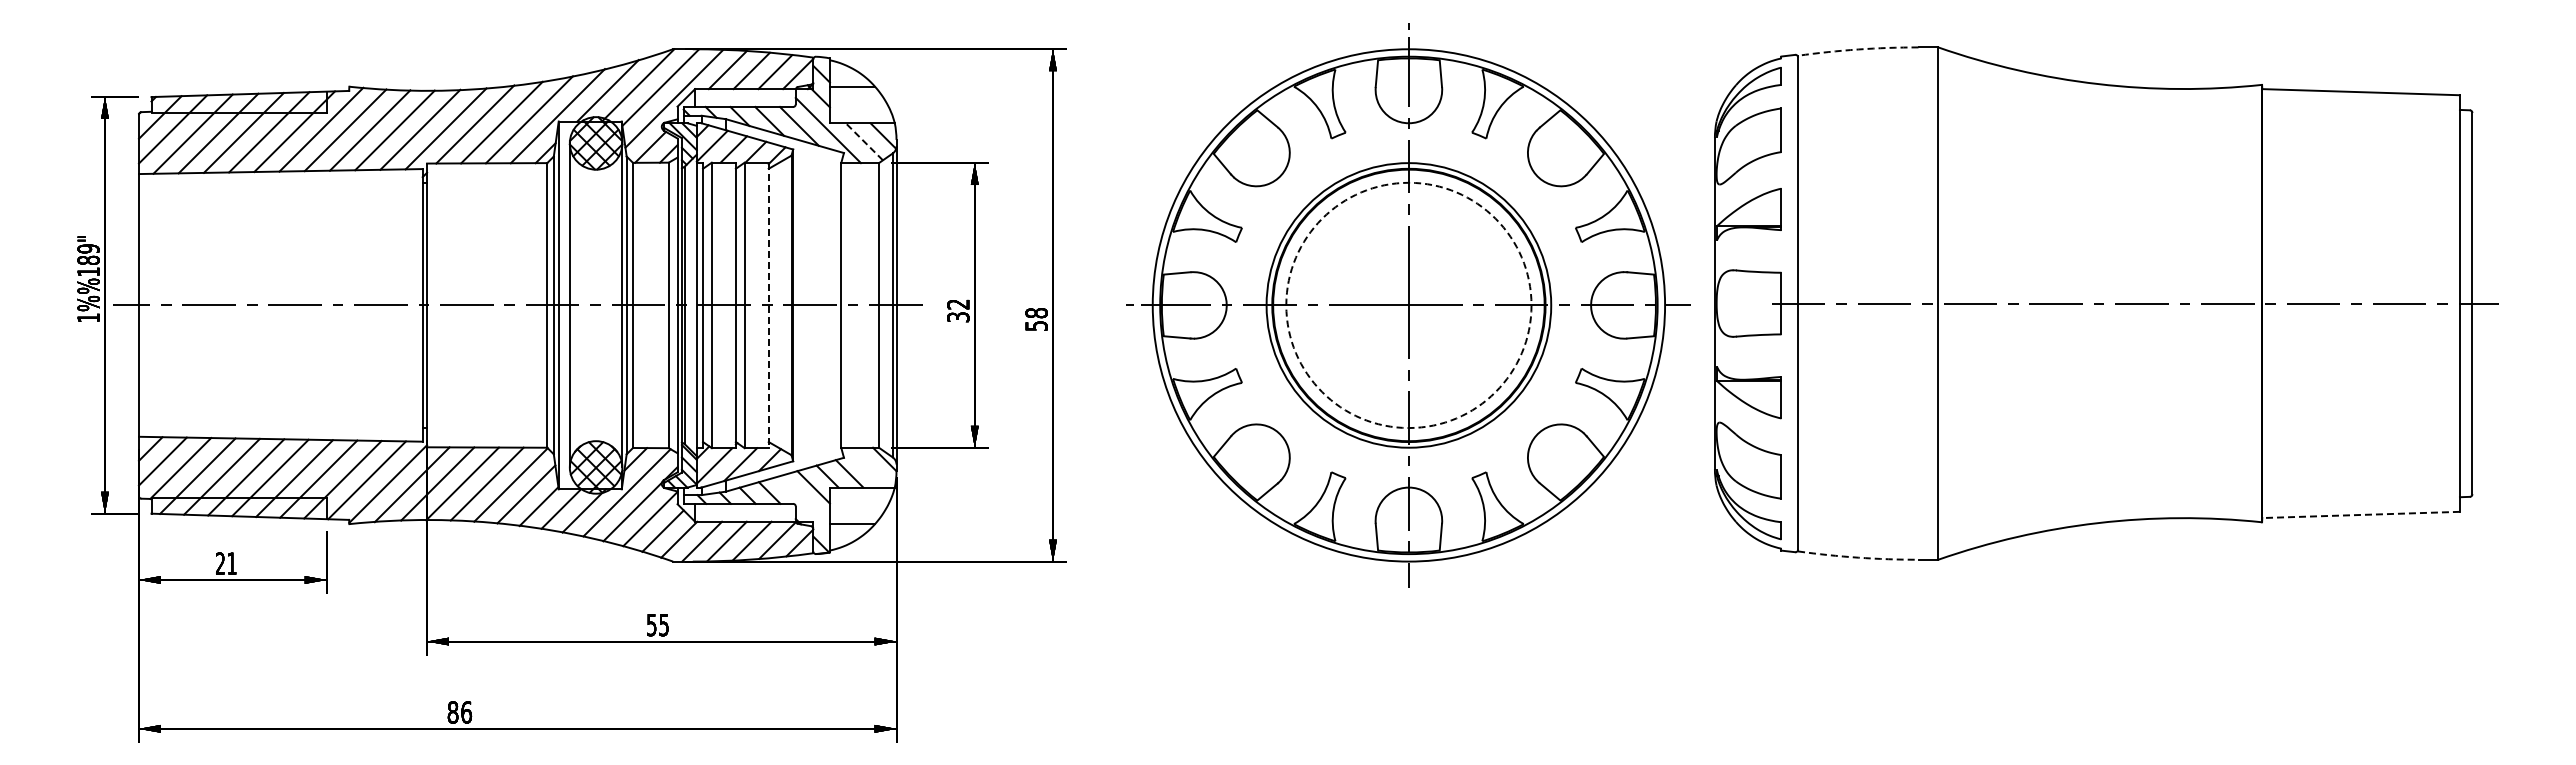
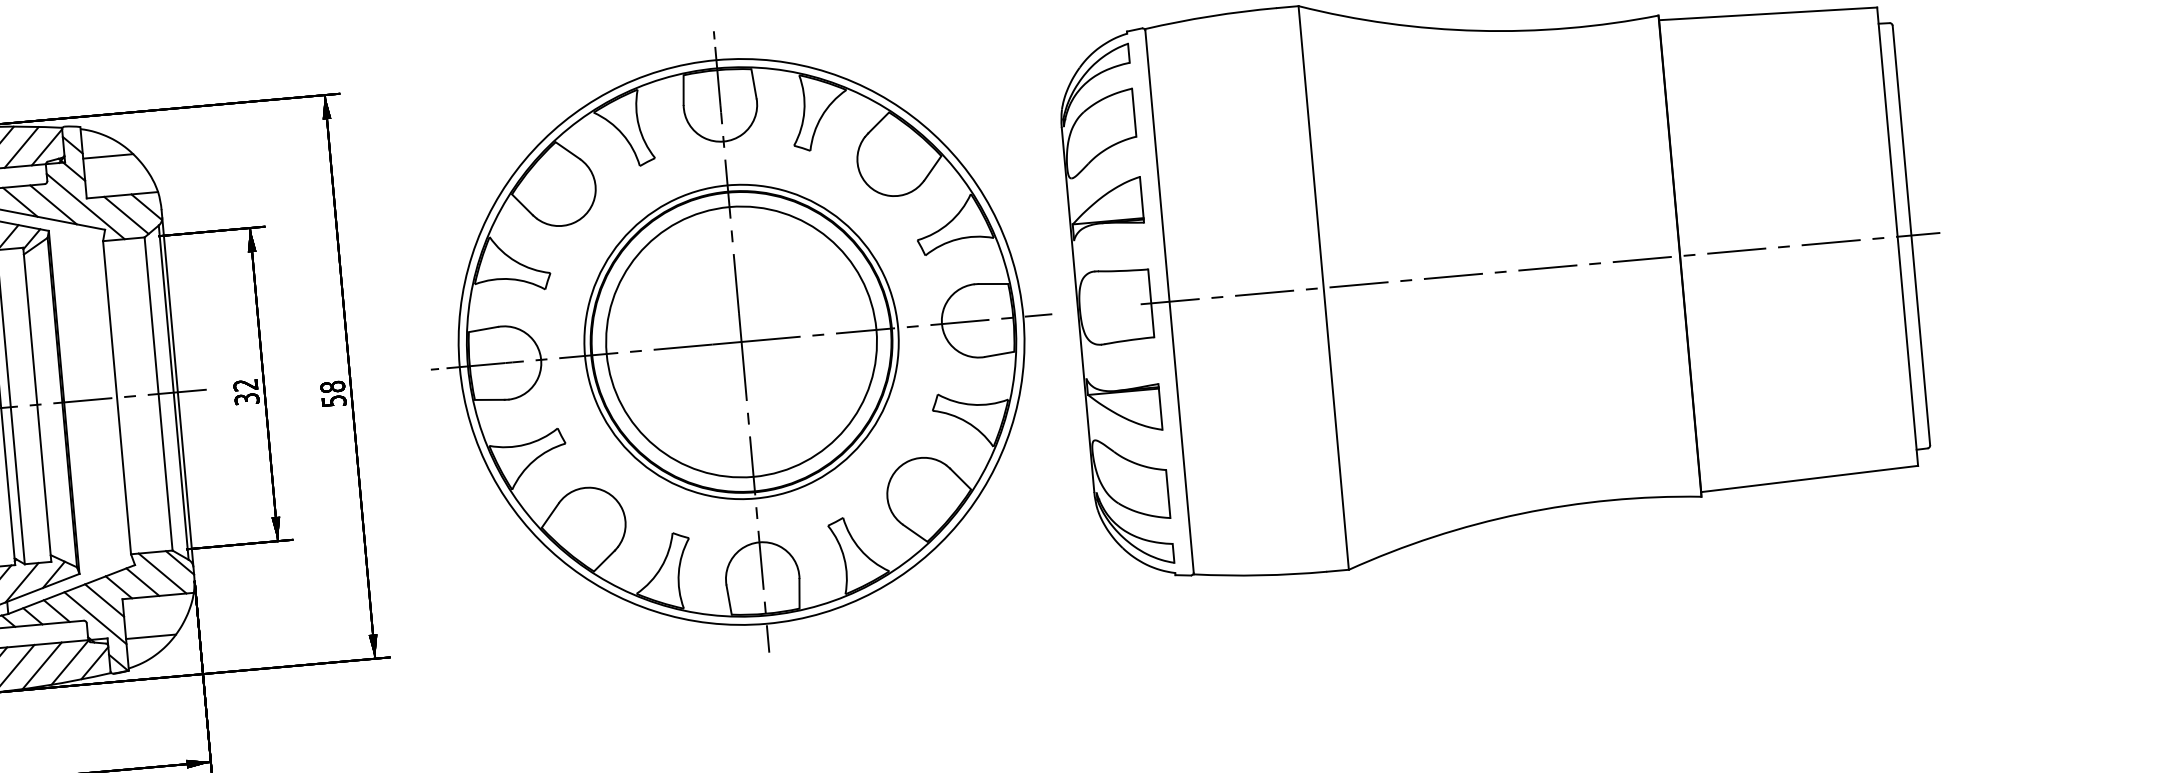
arc: (1858, 49) -> (1211, 16), dashed -> solid
line: (864, 141) -> (126, 215), dashed -> solid
line: (768, 305) -> (37, 404), dashed -> solid
circle: (1408, 305) -> (741, 342), dashed -> solid
line: (868, 467) -> (162, 573), added
line: (803, 502) -> (94, 618), added
line: (2361, 514) -> (1810, 478), dashed -> solid
arc: (1858, 557) -> (1260, 575), dashed -> solid

